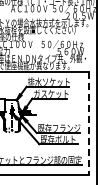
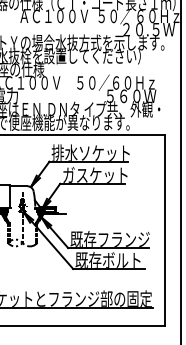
line: (88, 123) -> (164, 230), dashed -> solid

